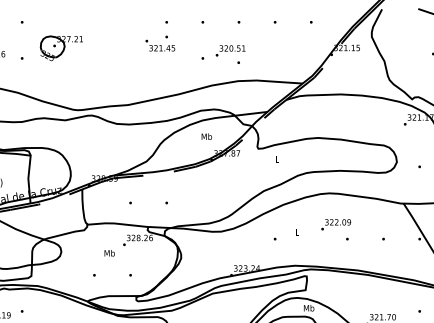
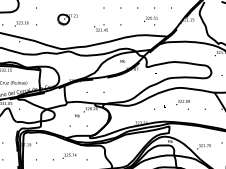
text: (159, 42) -> (100, 27), moved
part: (60, 46) -> (67, 19), moved
text: (229, 53) -> (150, 20), moved

